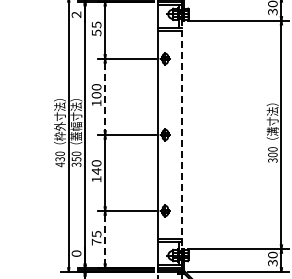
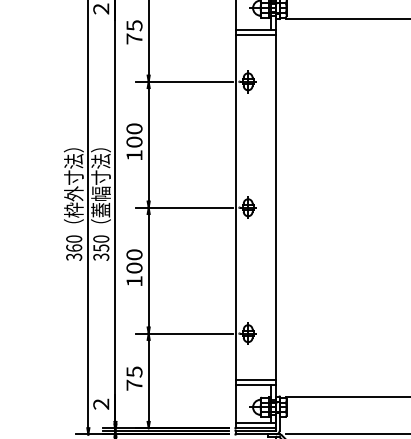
text: (96, 32) -> (134, 38), 55 -> 75
line: (105, 97) -> (149, 145), dashed -> solid
line: (182, 135) -> (276, 208), dashed -> solid
text: (59, 162) -> (73, 253), 430 -> 360
text: (96, 171) -> (134, 268), 140 -> 100
line: (105, 239) -> (149, 380), dashed -> solid
text: (76, 253) -> (101, 403), 0 -> 2

